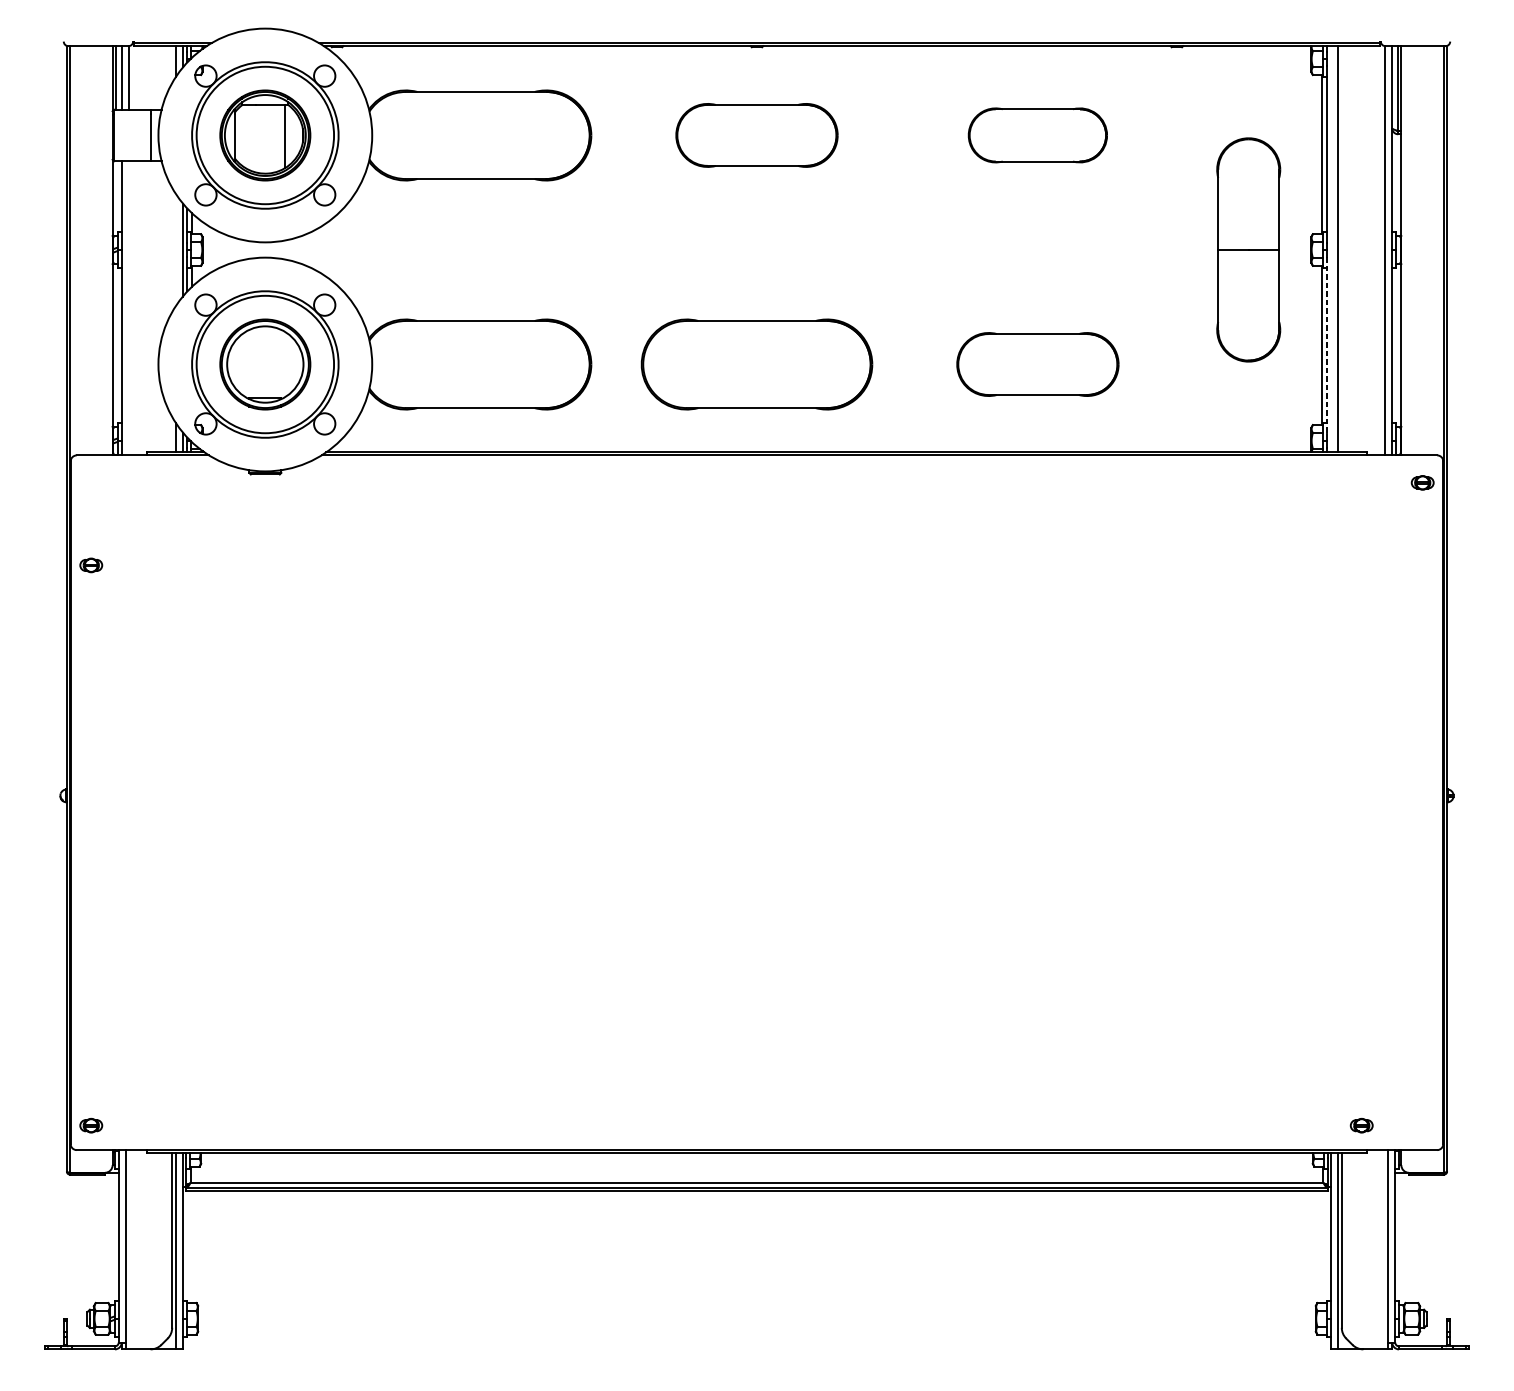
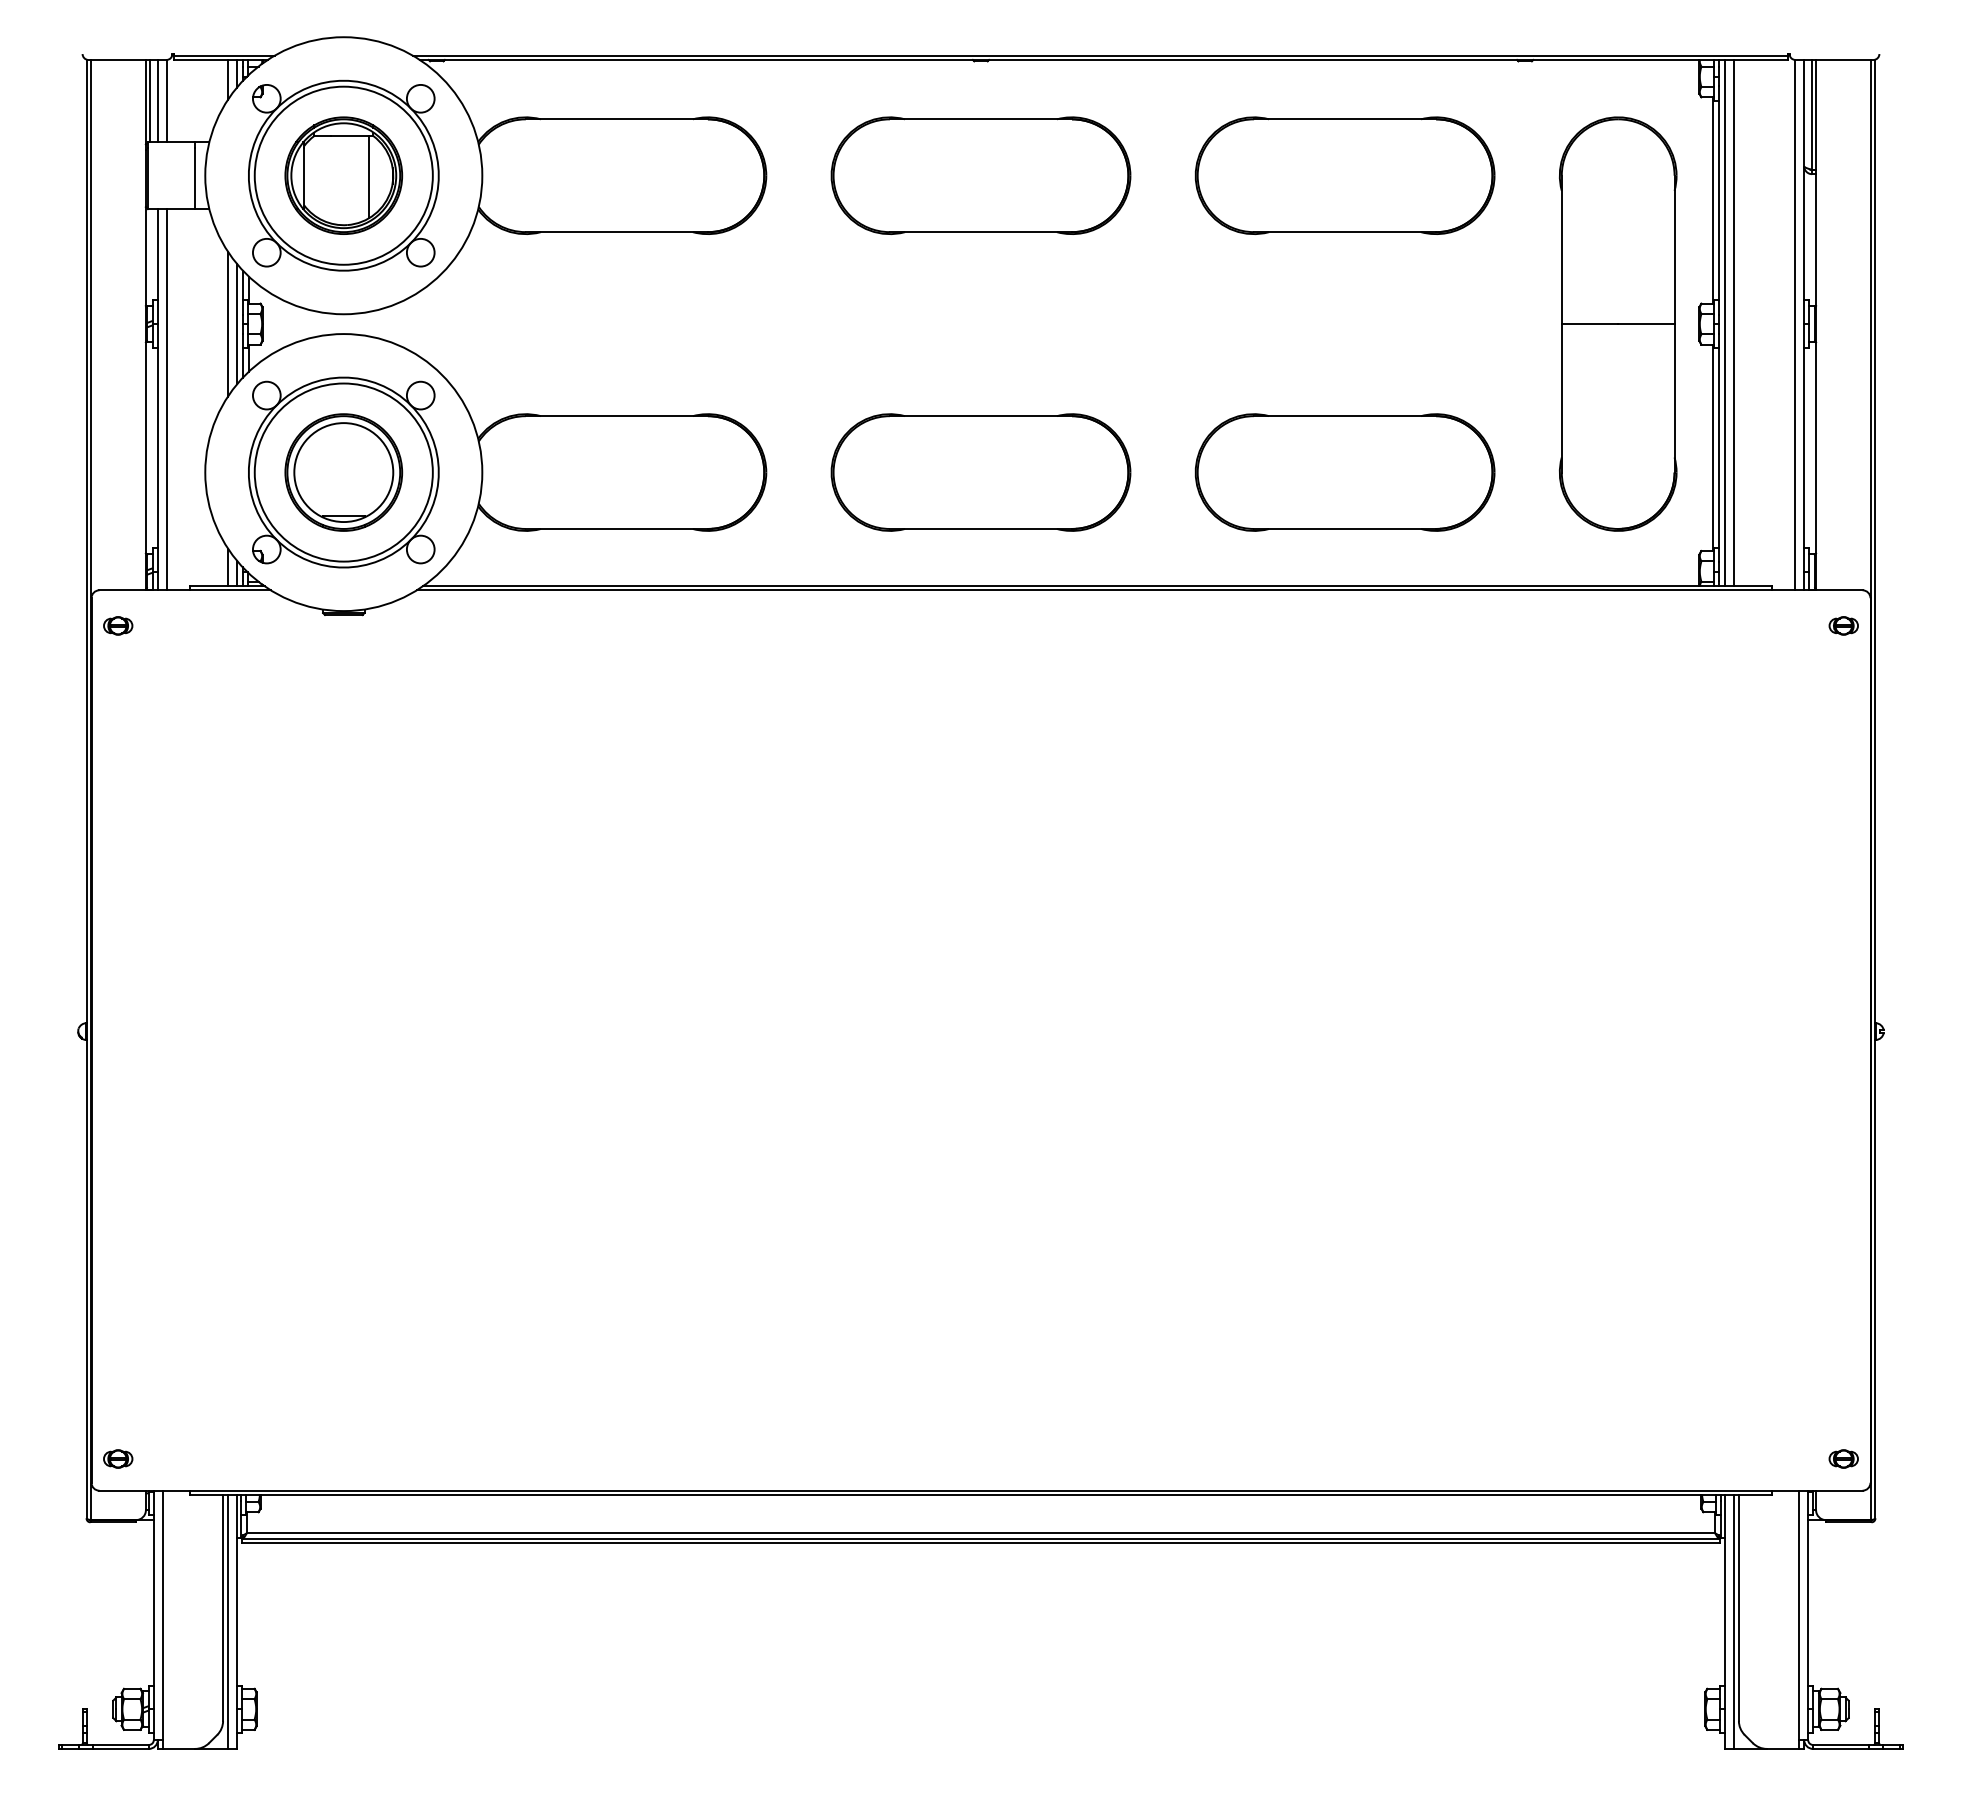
part: (756, 135) -> (980, 175), size x1.43
part: (1037, 135) -> (1344, 175), size x1.67
line: (1331, 248) -> (1725, 322), added
line: (176, 249) -> (228, 323), added
part: (1248, 249) -> (1618, 323), size x1.43
line: (128, 308) -> (166, 399), added
line: (1326, 345) -> (1719, 448), dashed -> solid
part: (1037, 364) -> (1344, 472), size x1.43
part: (91, 565) -> (118, 625), moved
part: (1361, 1125) -> (1843, 1458), moved

